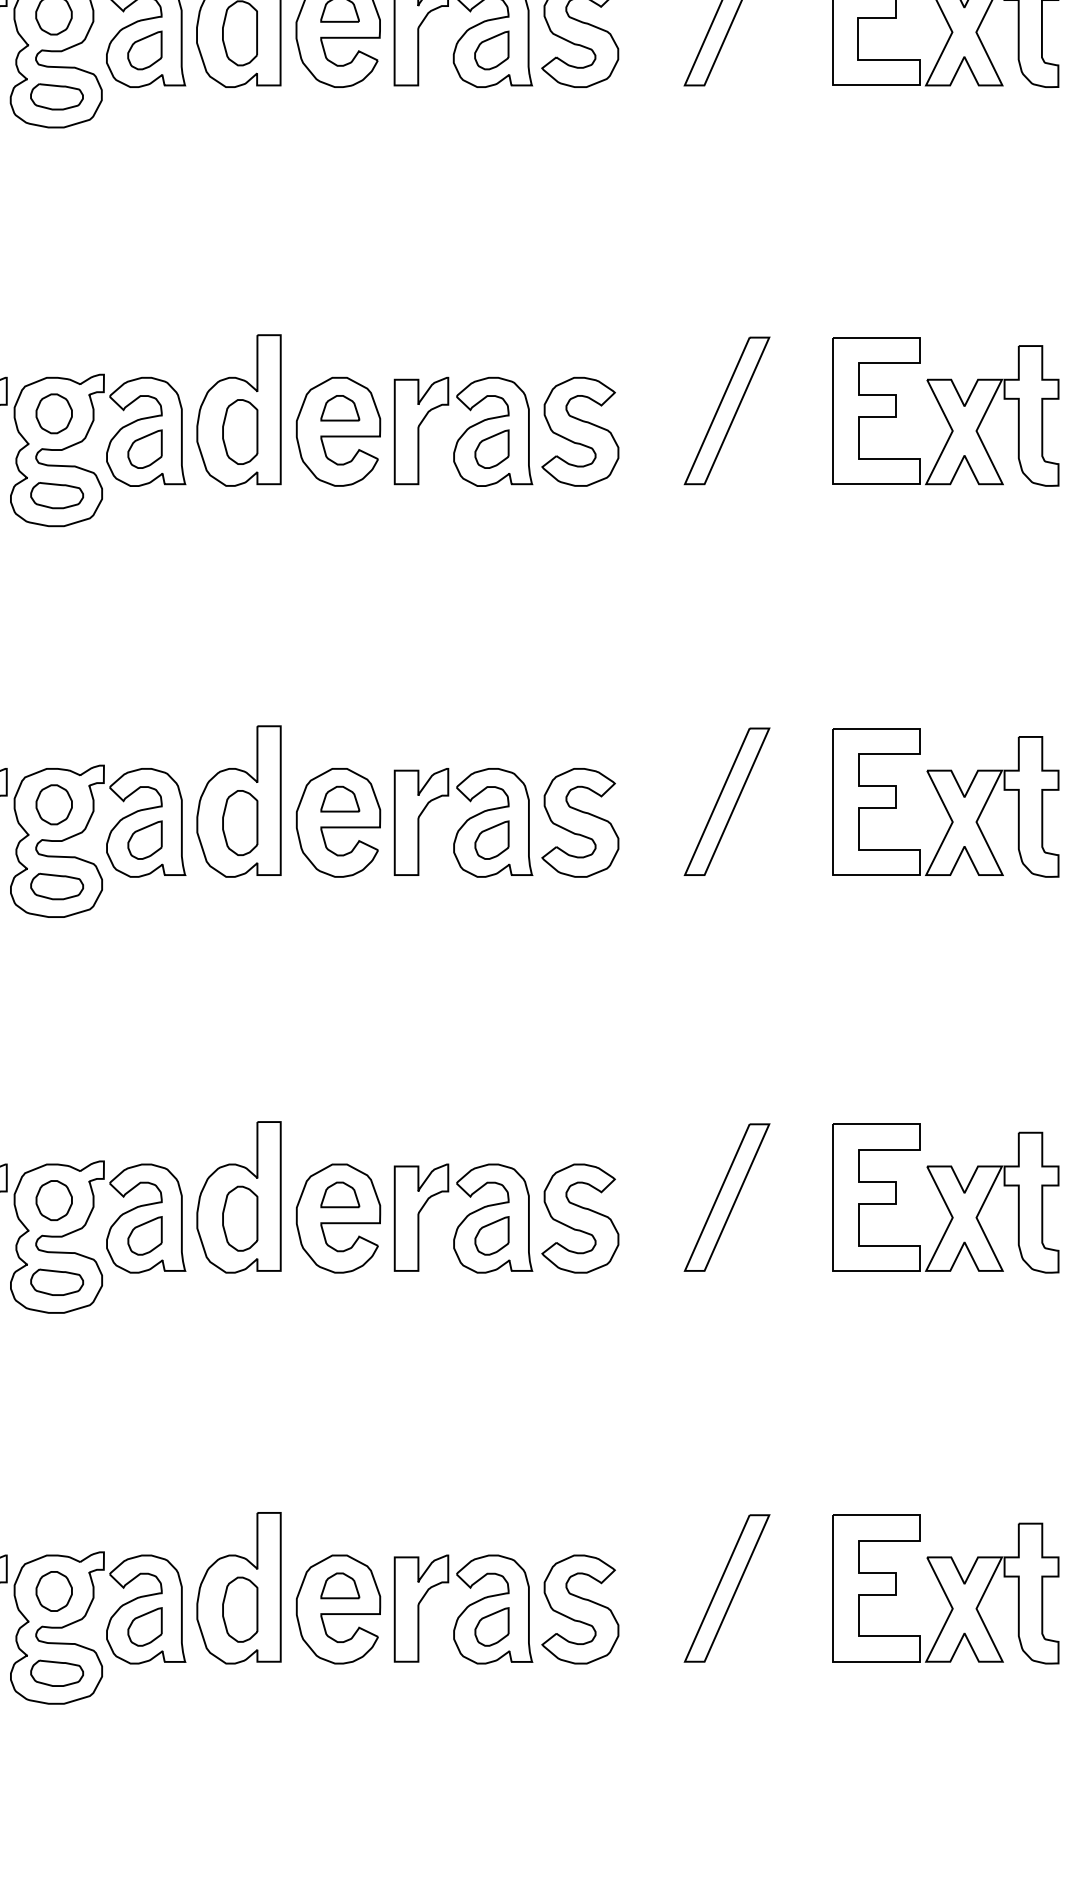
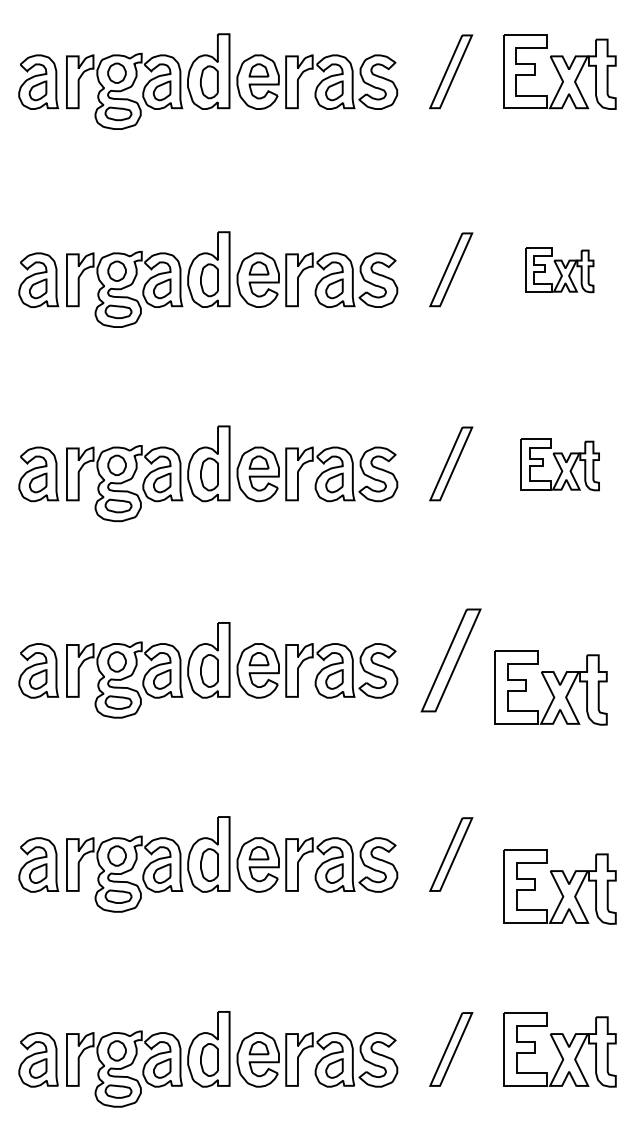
part: (945, 410) -> (559, 269), size x0.6
part: (945, 802) -> (559, 464), size x0.7
part: (727, 1197) -> (451, 660), size x1.4
part: (945, 1197) -> (550, 687), moved
part: (945, 1588) -> (559, 886), moved

